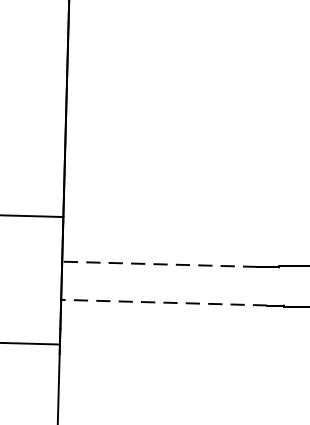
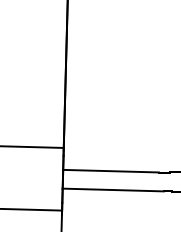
line: (160, 264) -> (111, 171), dashed -> solid
line: (164, 303) -> (113, 190), dashed -> solid

